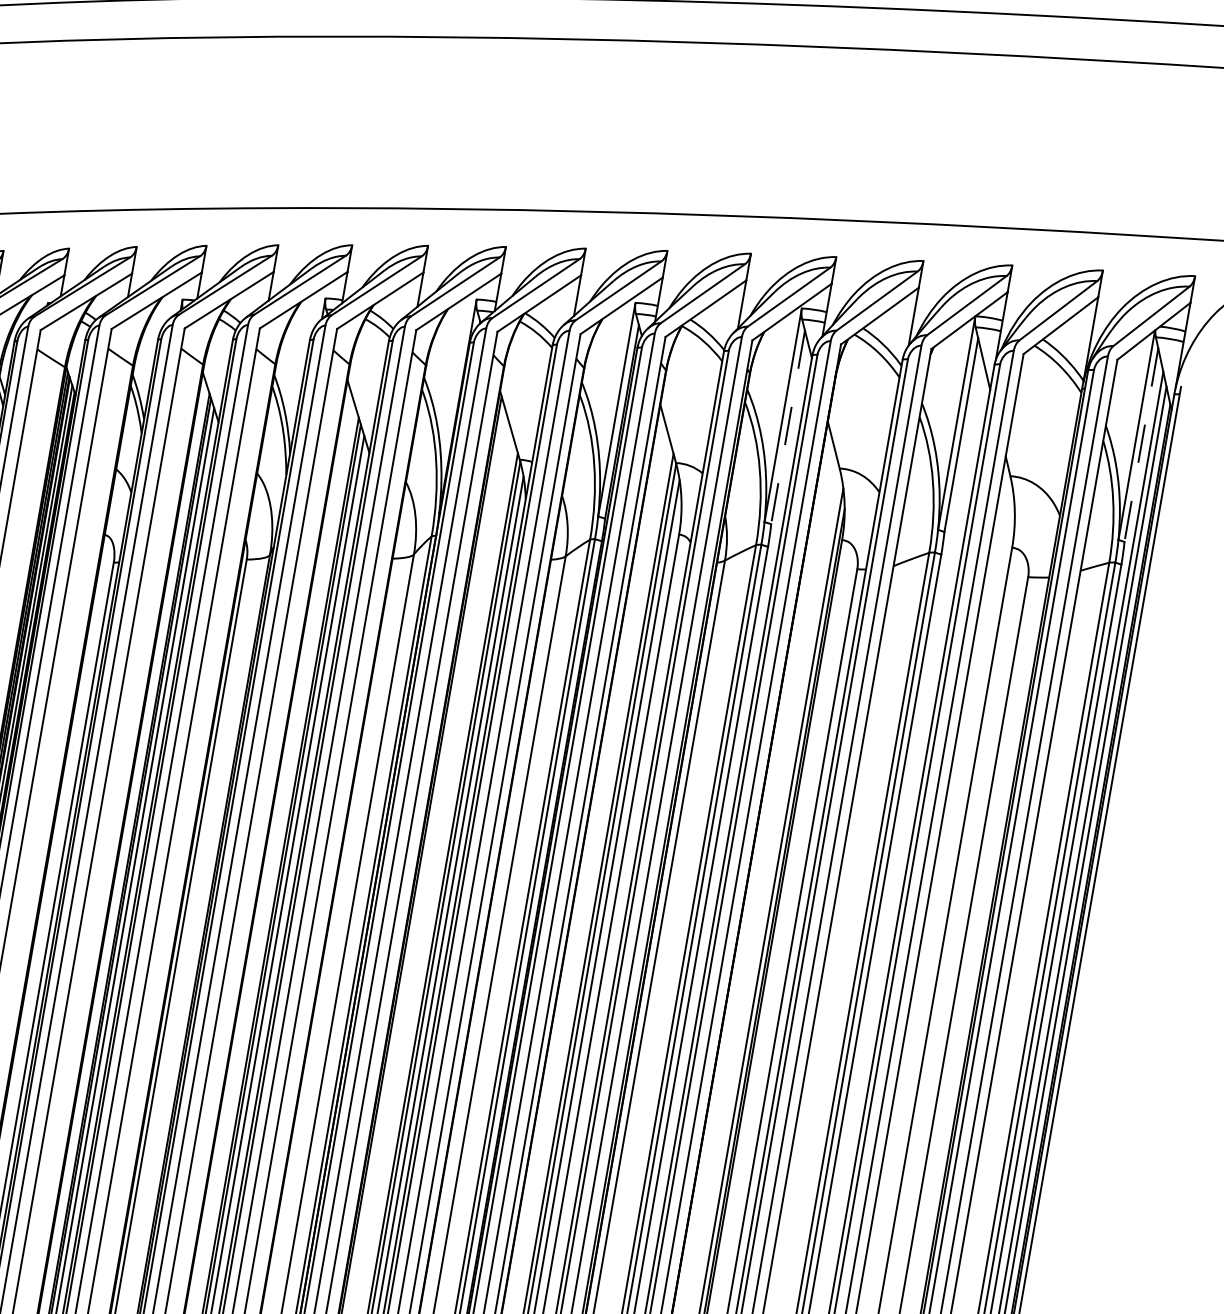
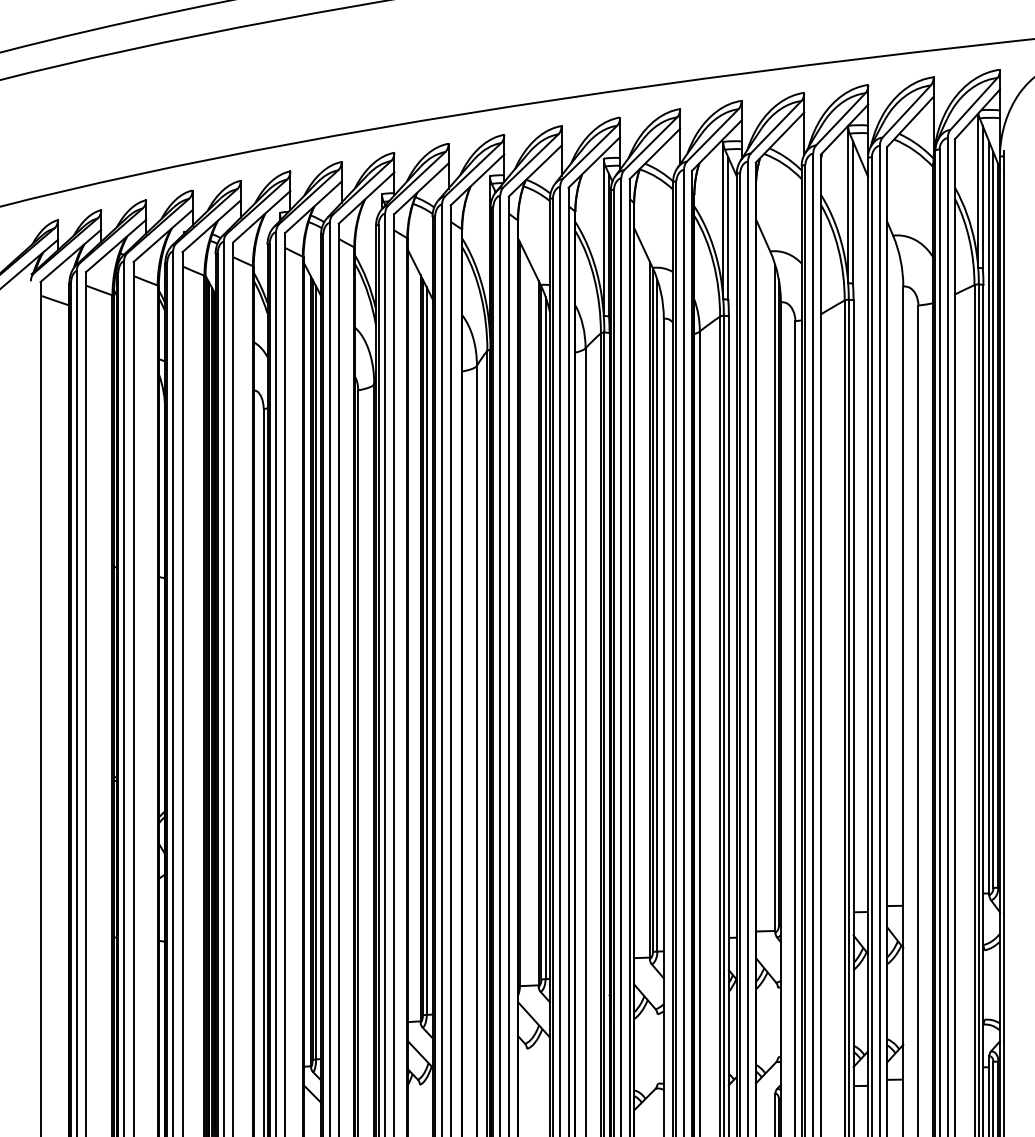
line: (788, 428) -> (728, 229), dashed -> solid
line: (1140, 445) -> (982, 197), dashed -> solid

